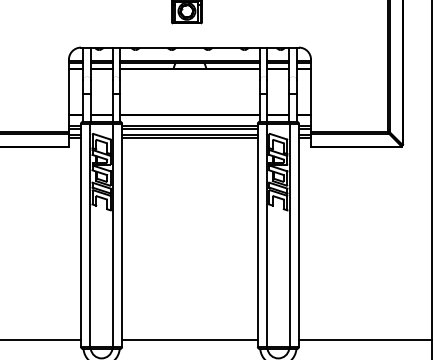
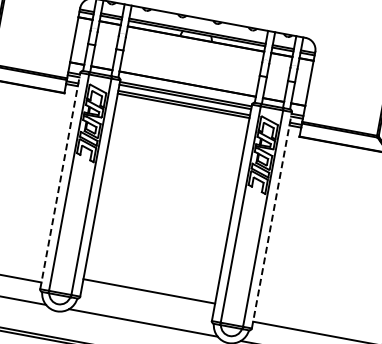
line: (81, 234) -> (60, 180), solid -> dashed
line: (298, 234) -> (271, 219), solid -> dashed
line: (189, 339) -> (148, 291), moved

